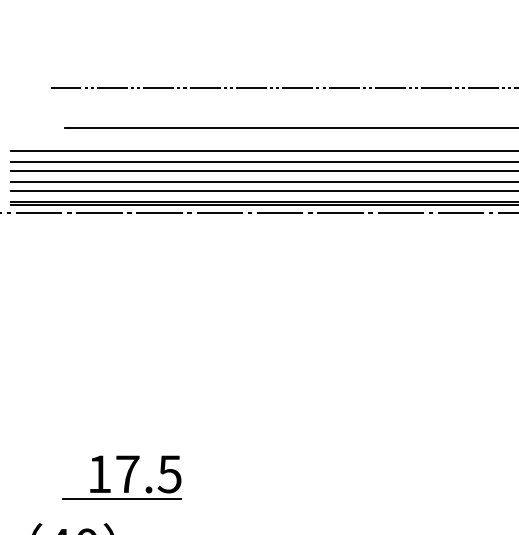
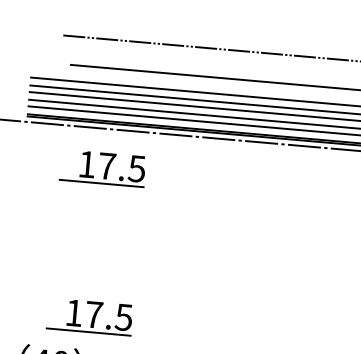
part: (121, 268) -> (102, 168), added

